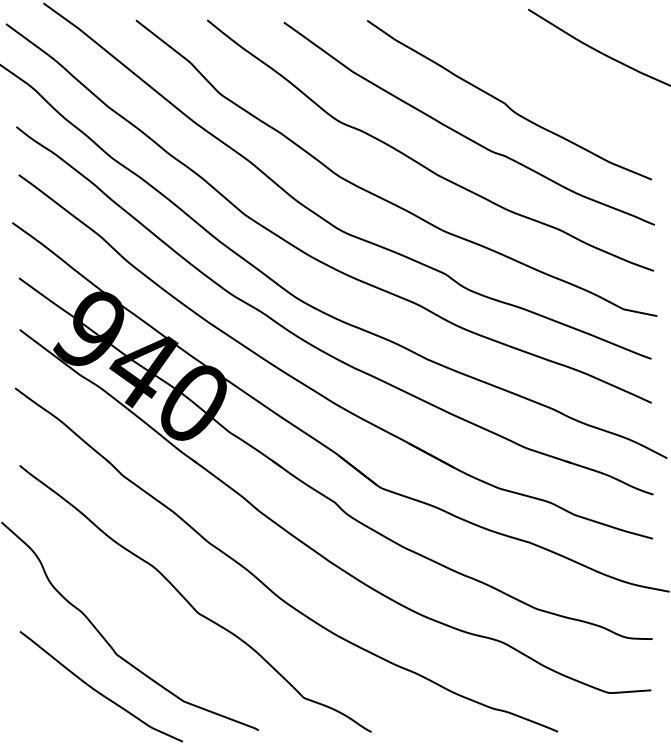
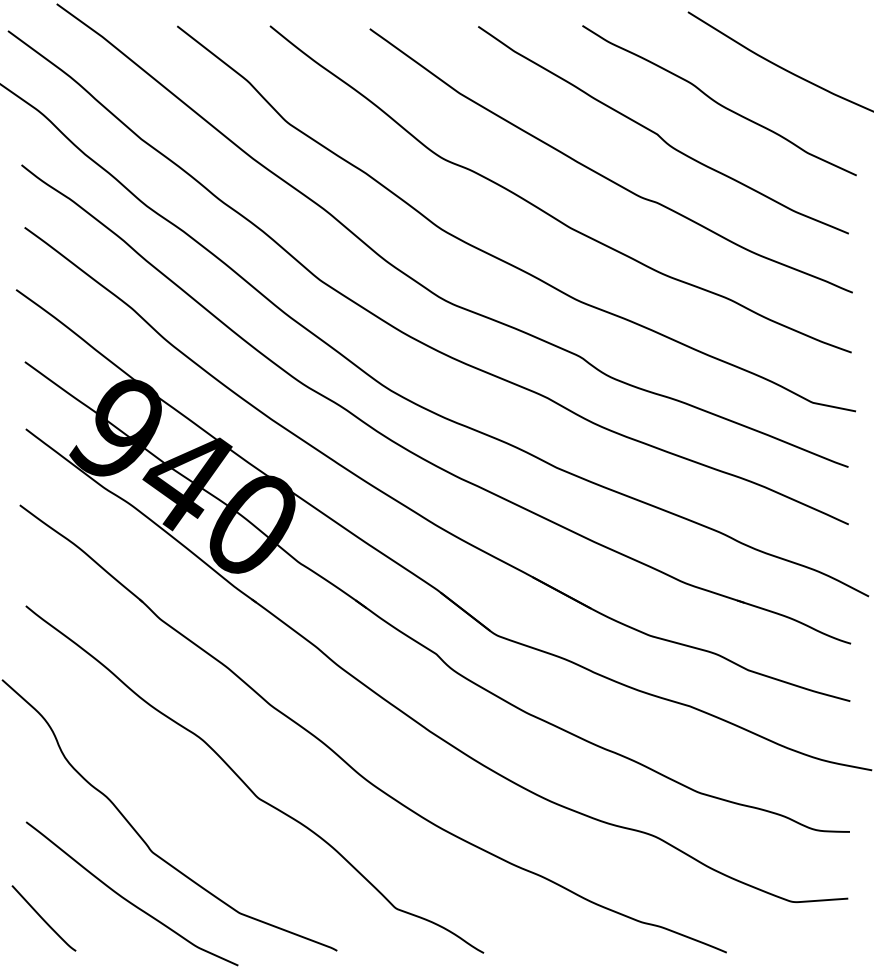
curve: (551, 78) -> (718, 102), added
curve: (33, 705) -> (43, 918), added

